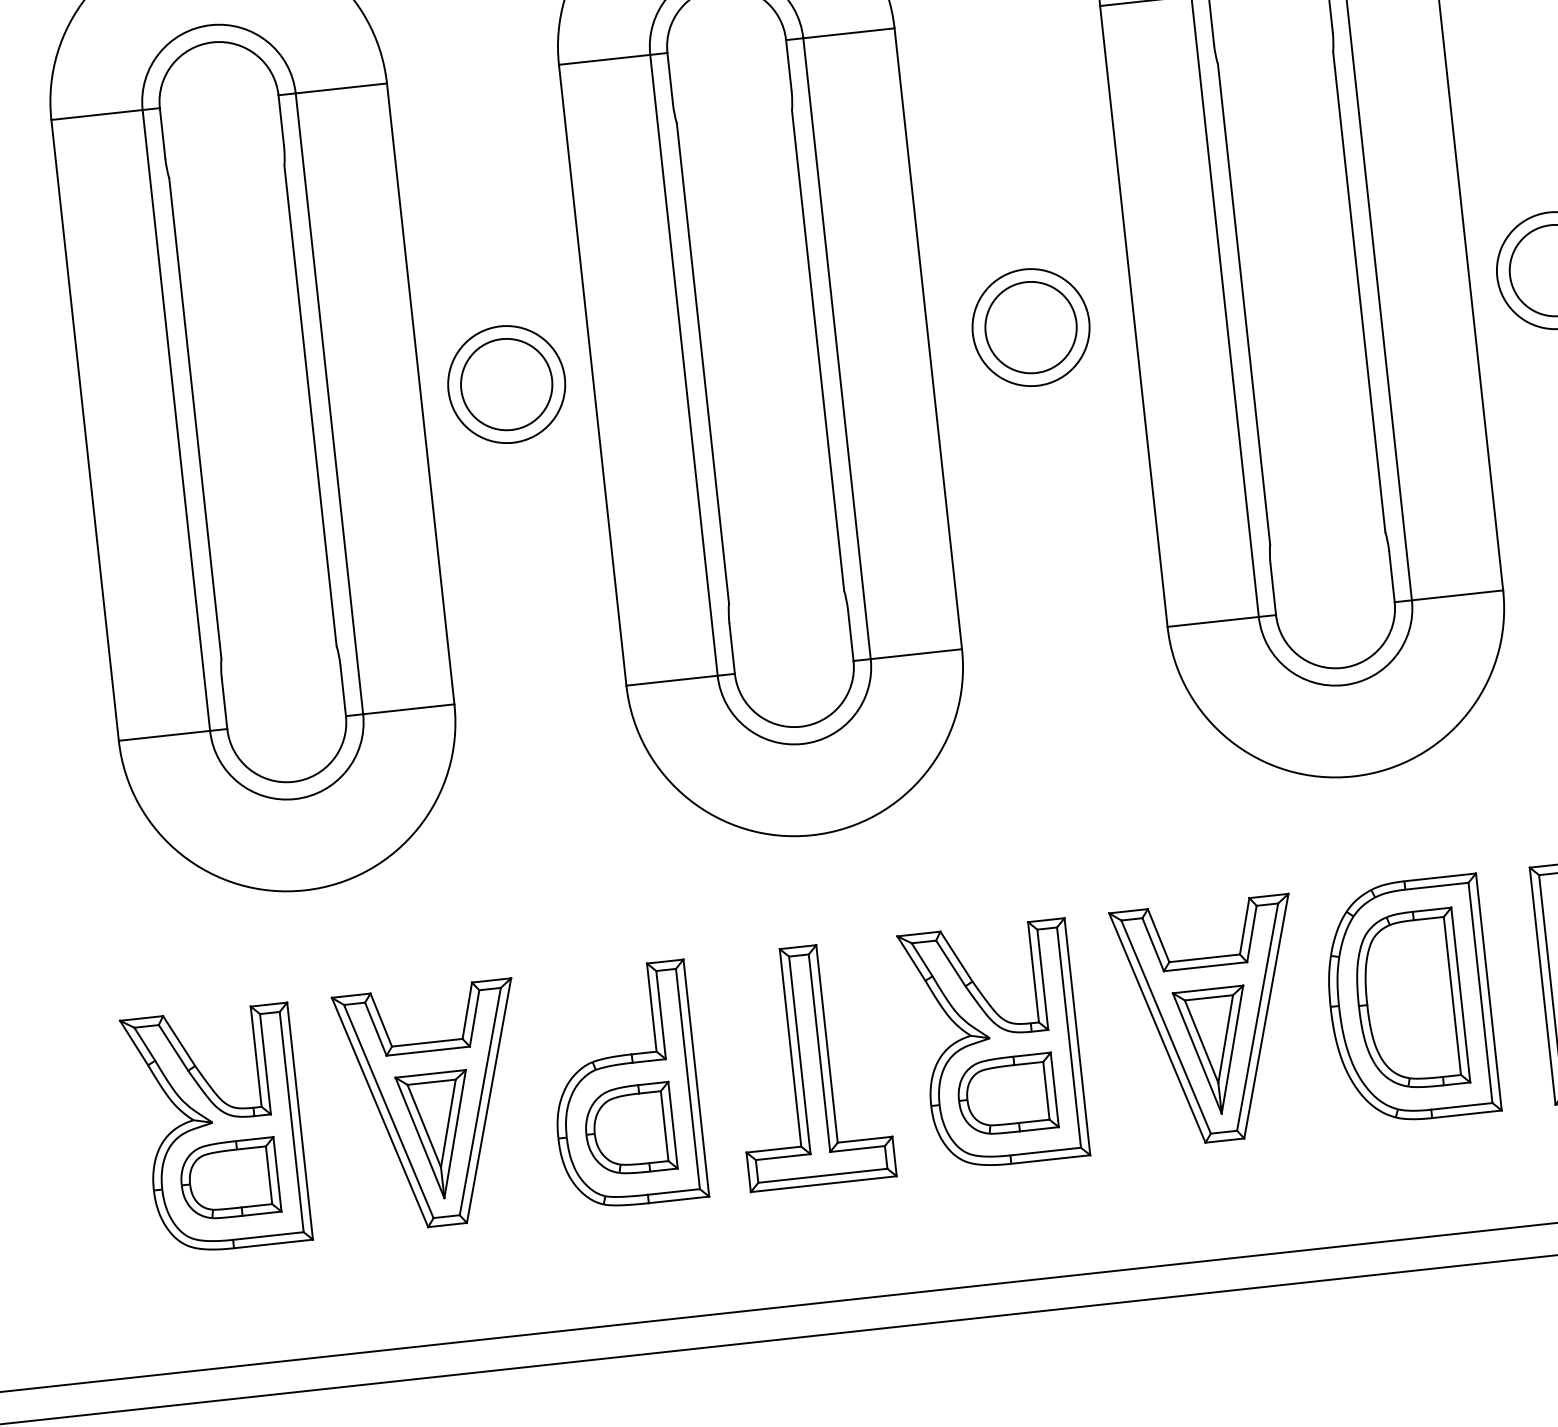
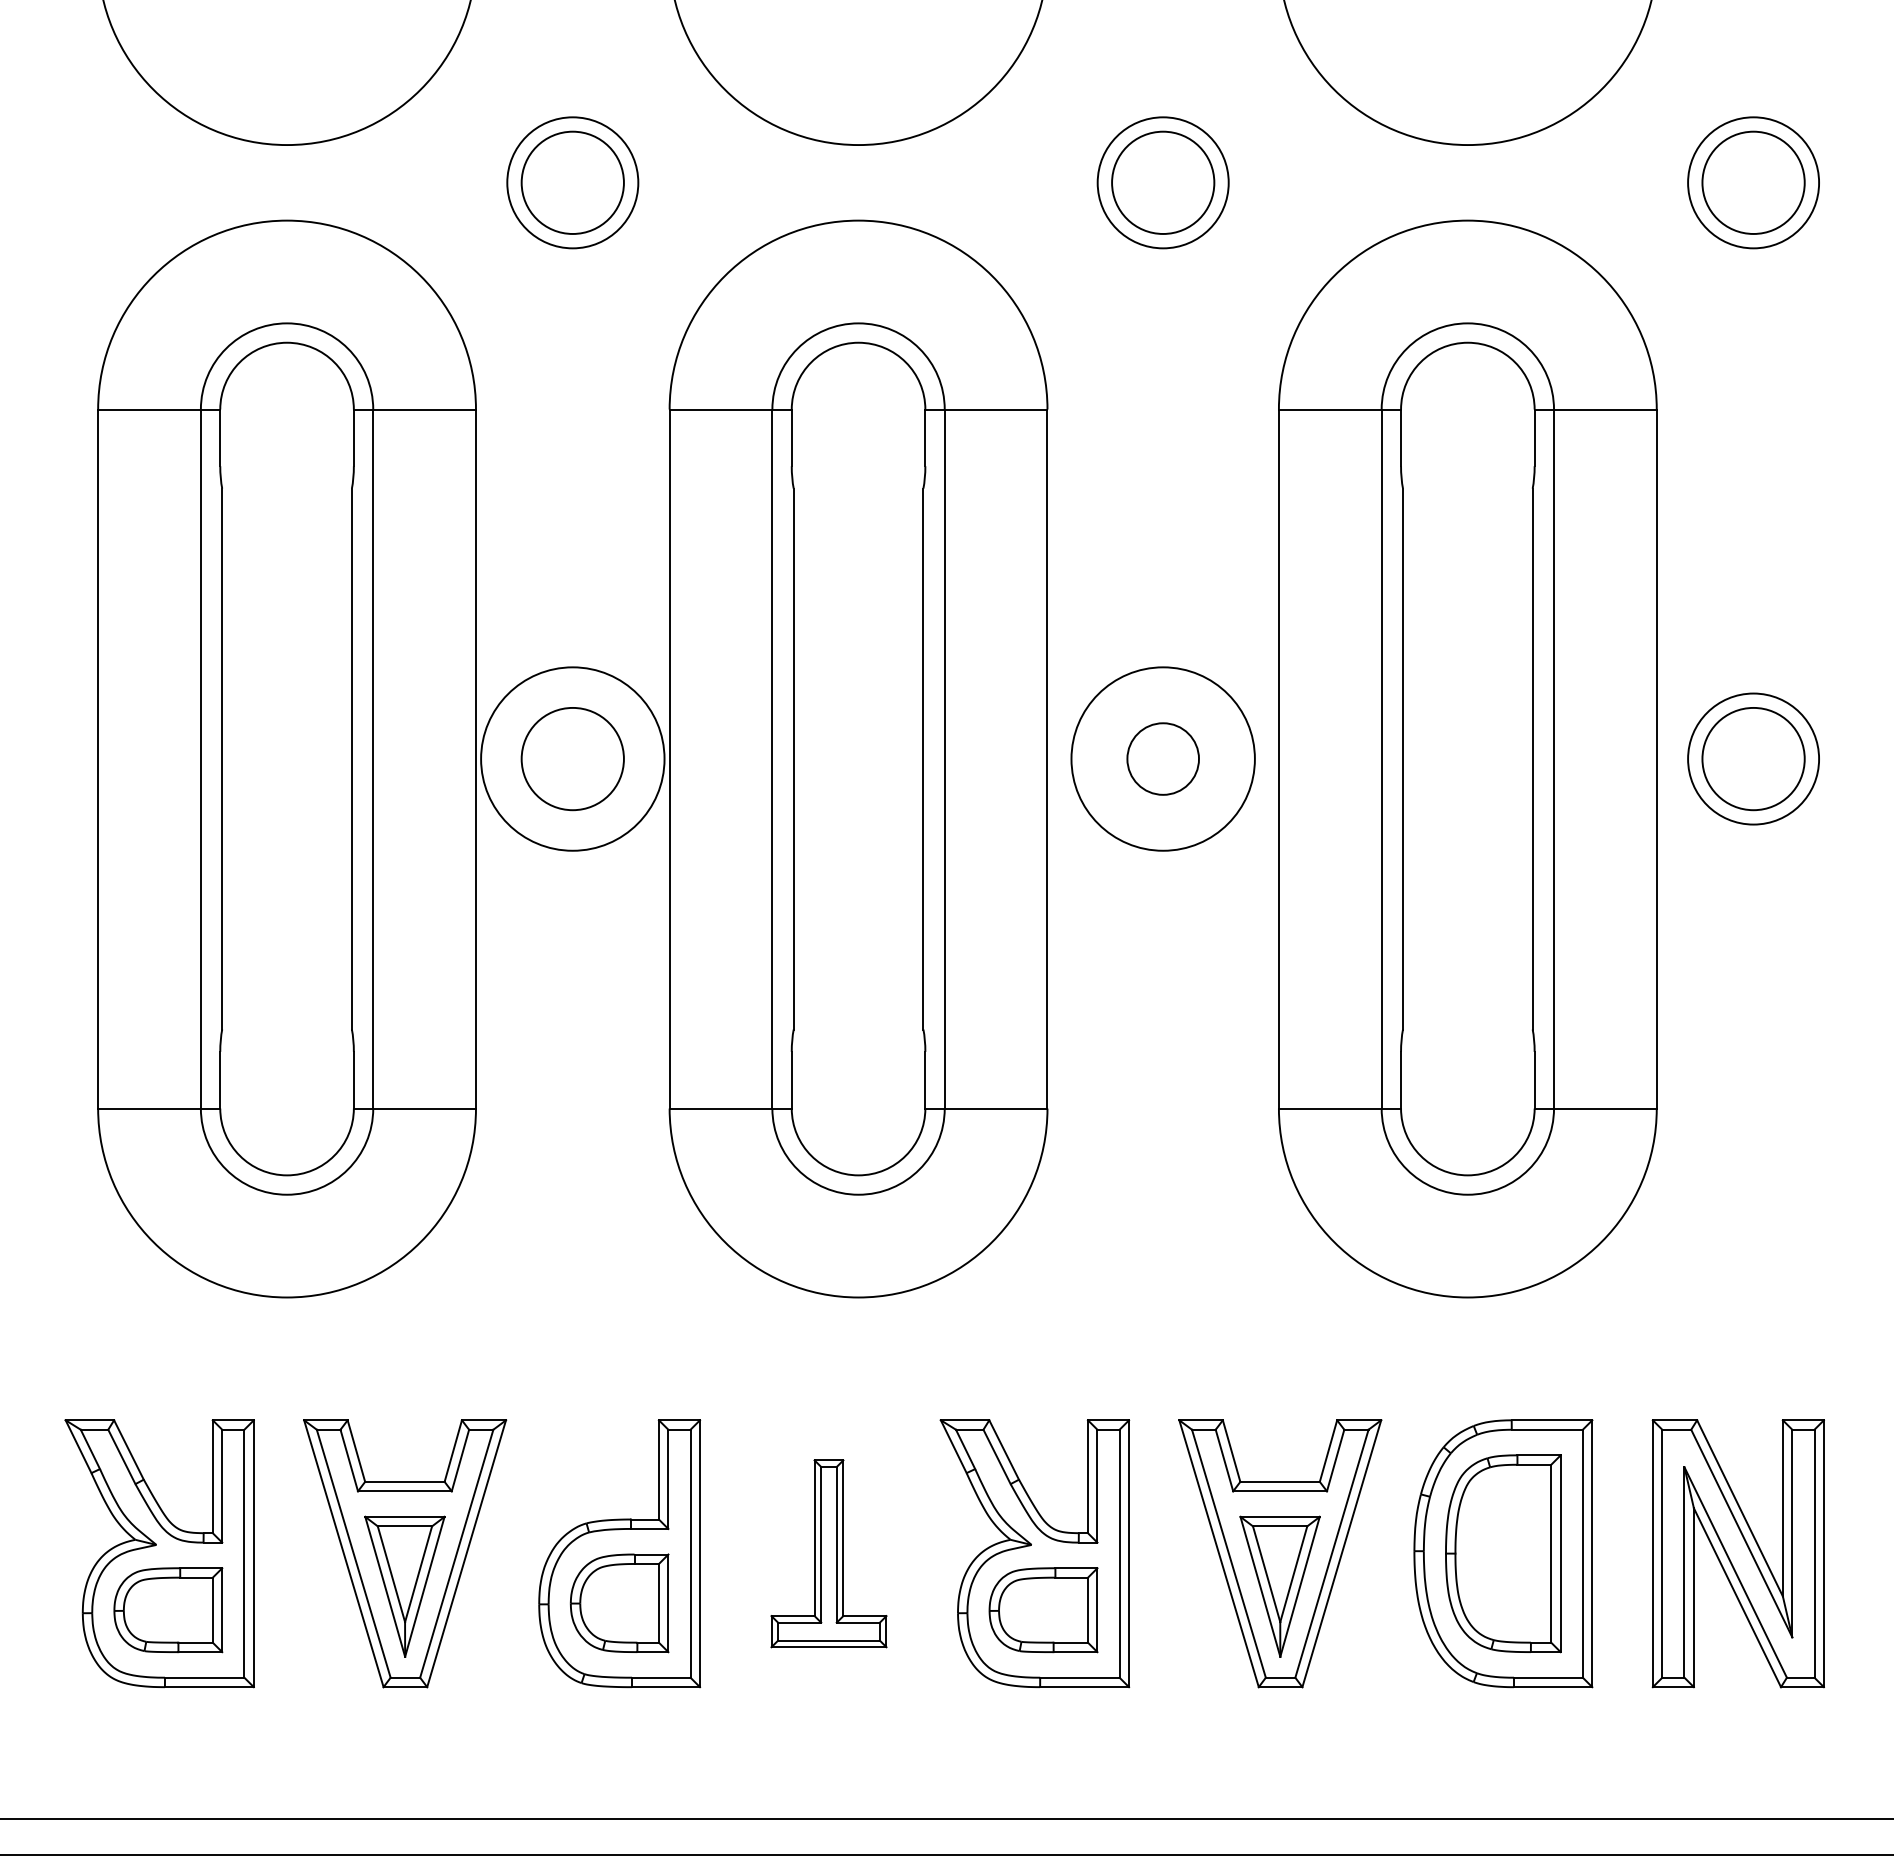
circle: (1030, 327) -> (1162, 758), size x1.4
circle: (1031, 327) -> (1163, 758), size x0.7
circle: (506, 384) -> (572, 758), size x1.4
part: (810, 1065) -> (828, 1553), size x0.7

